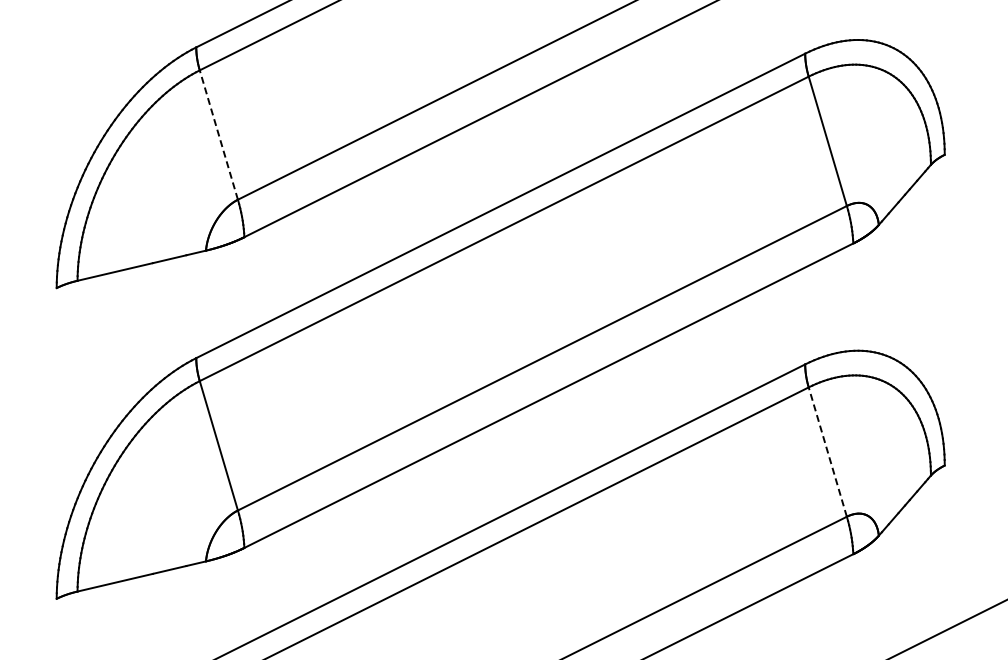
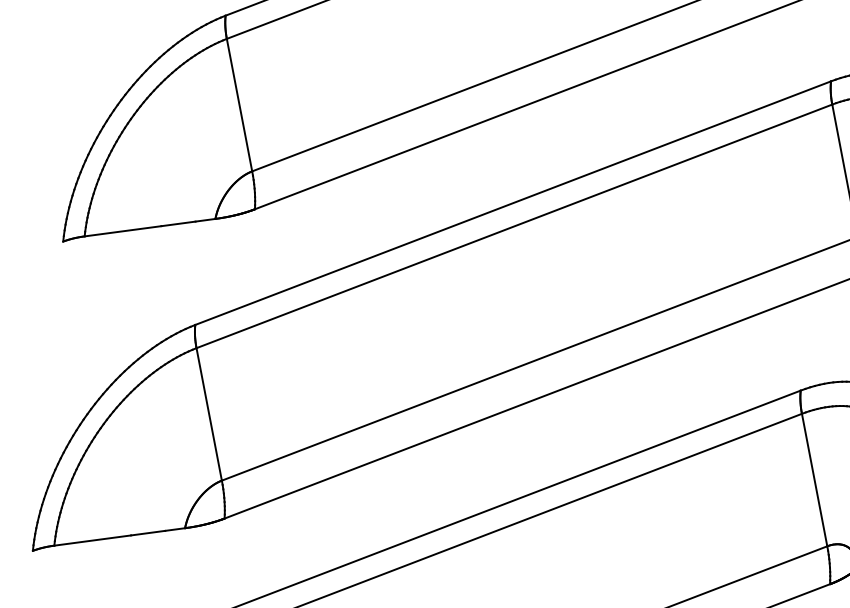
line: (218, 134) -> (239, 104), dashed -> solid
line: (827, 451) -> (814, 479), dashed -> solid

